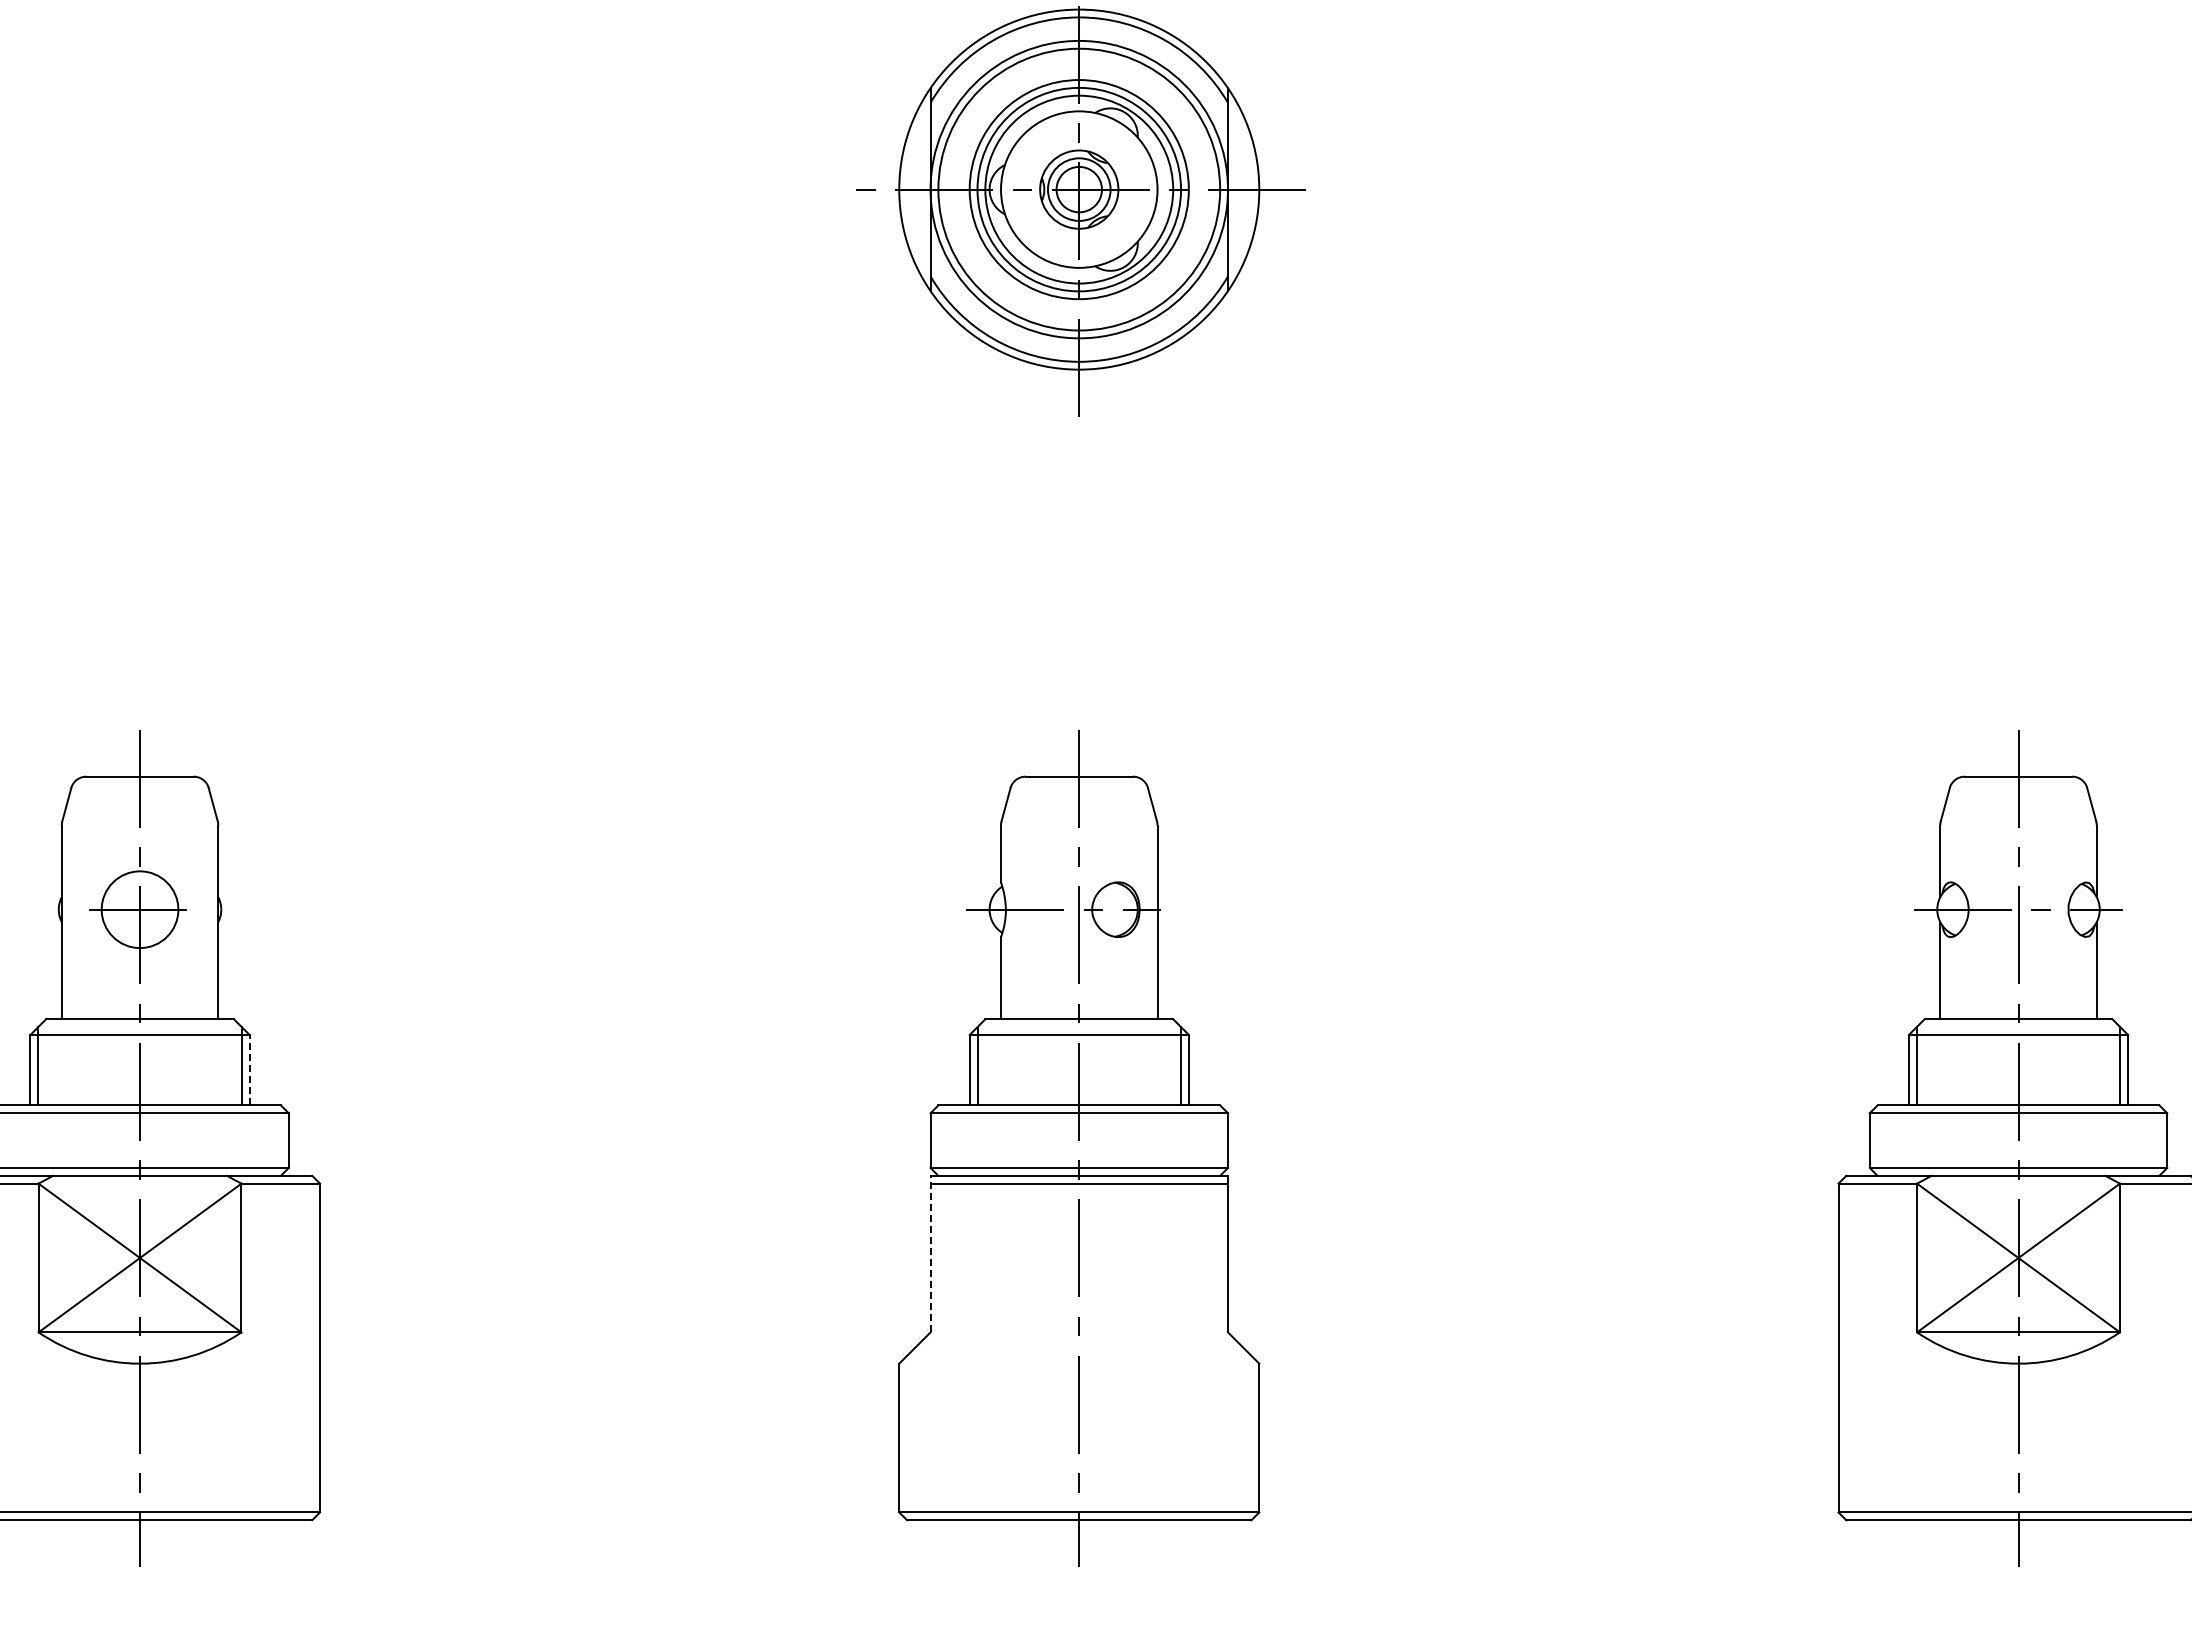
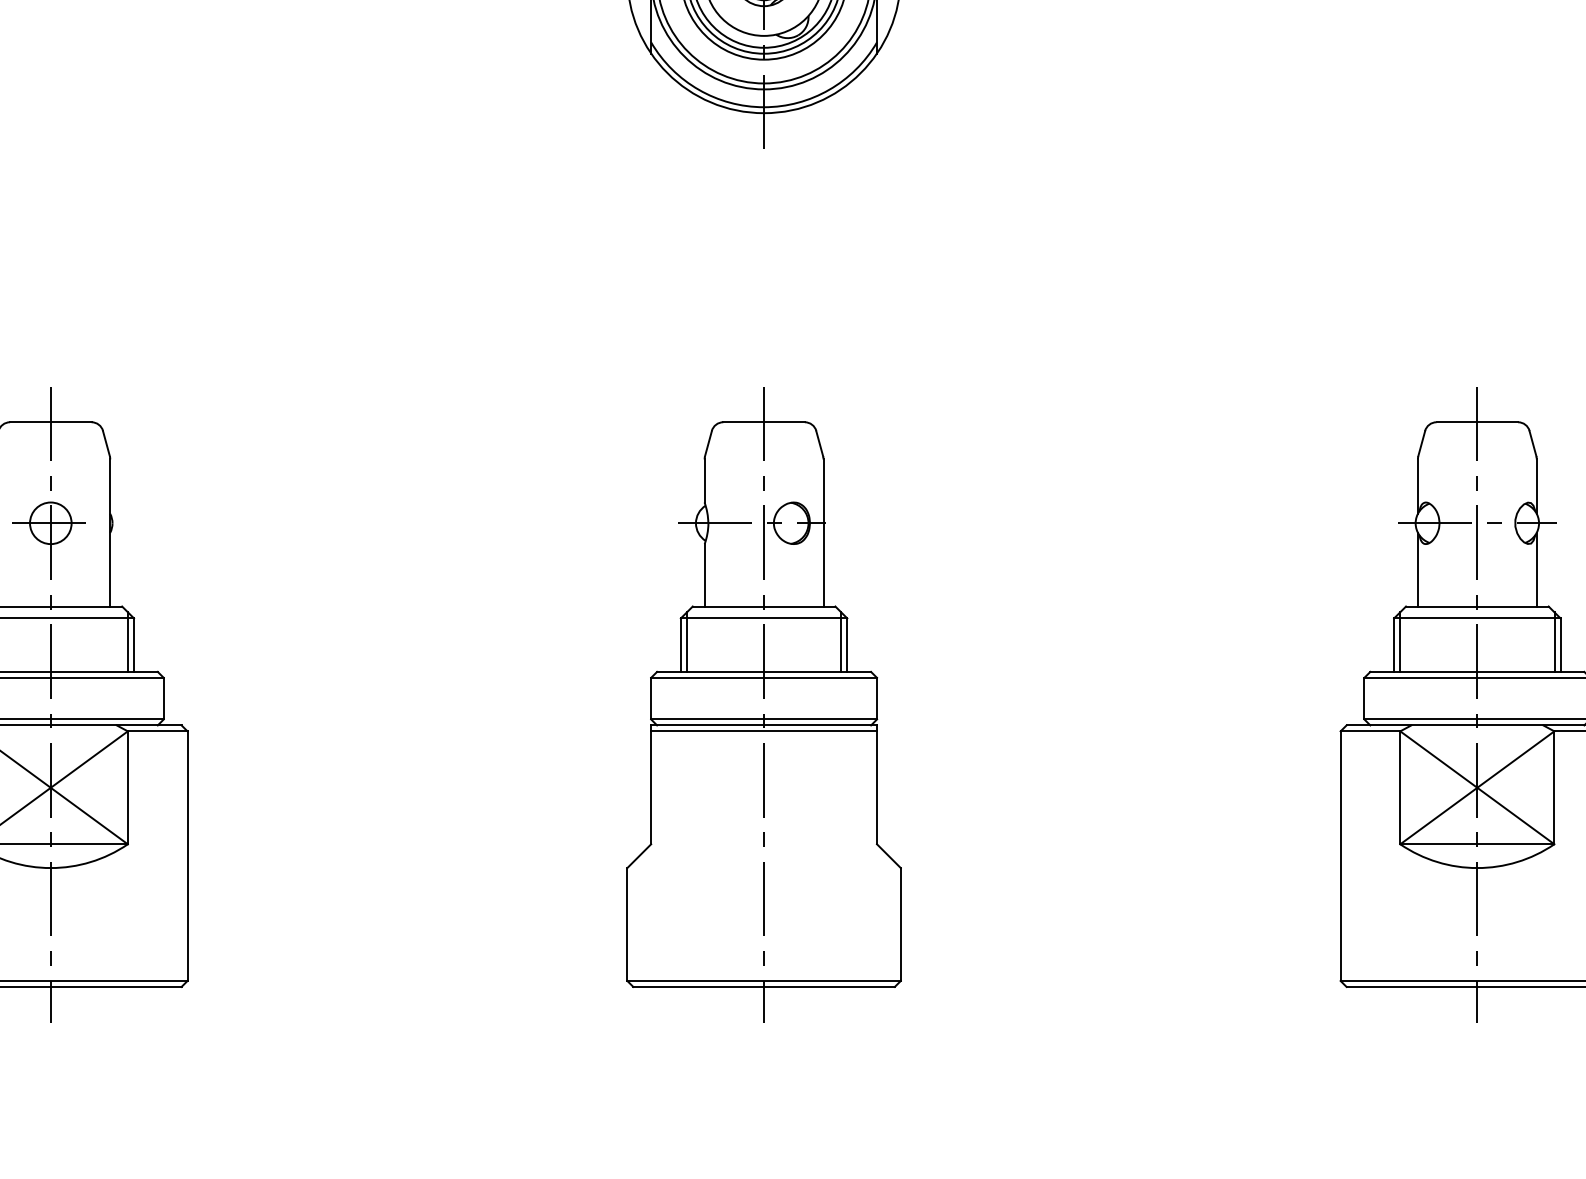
circle: (139, 909) -> (50, 523), size x0.71
line: (249, 1069) -> (133, 644), dashed -> solid
line: (930, 1253) -> (651, 784), dashed -> solid

